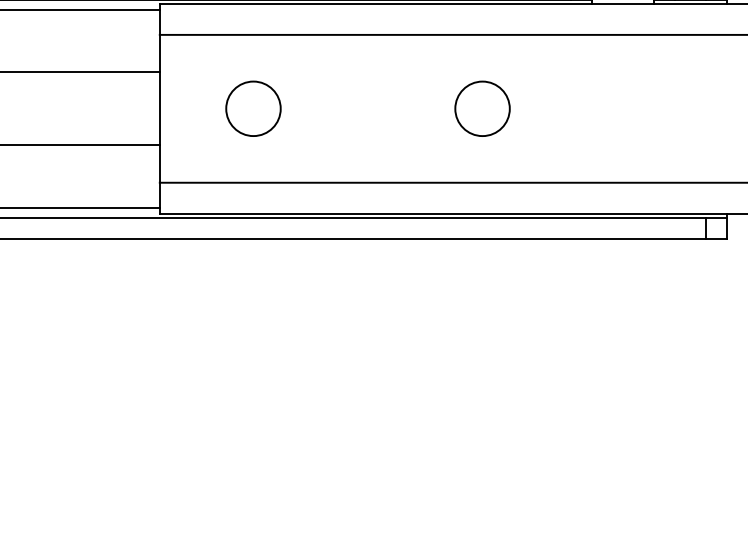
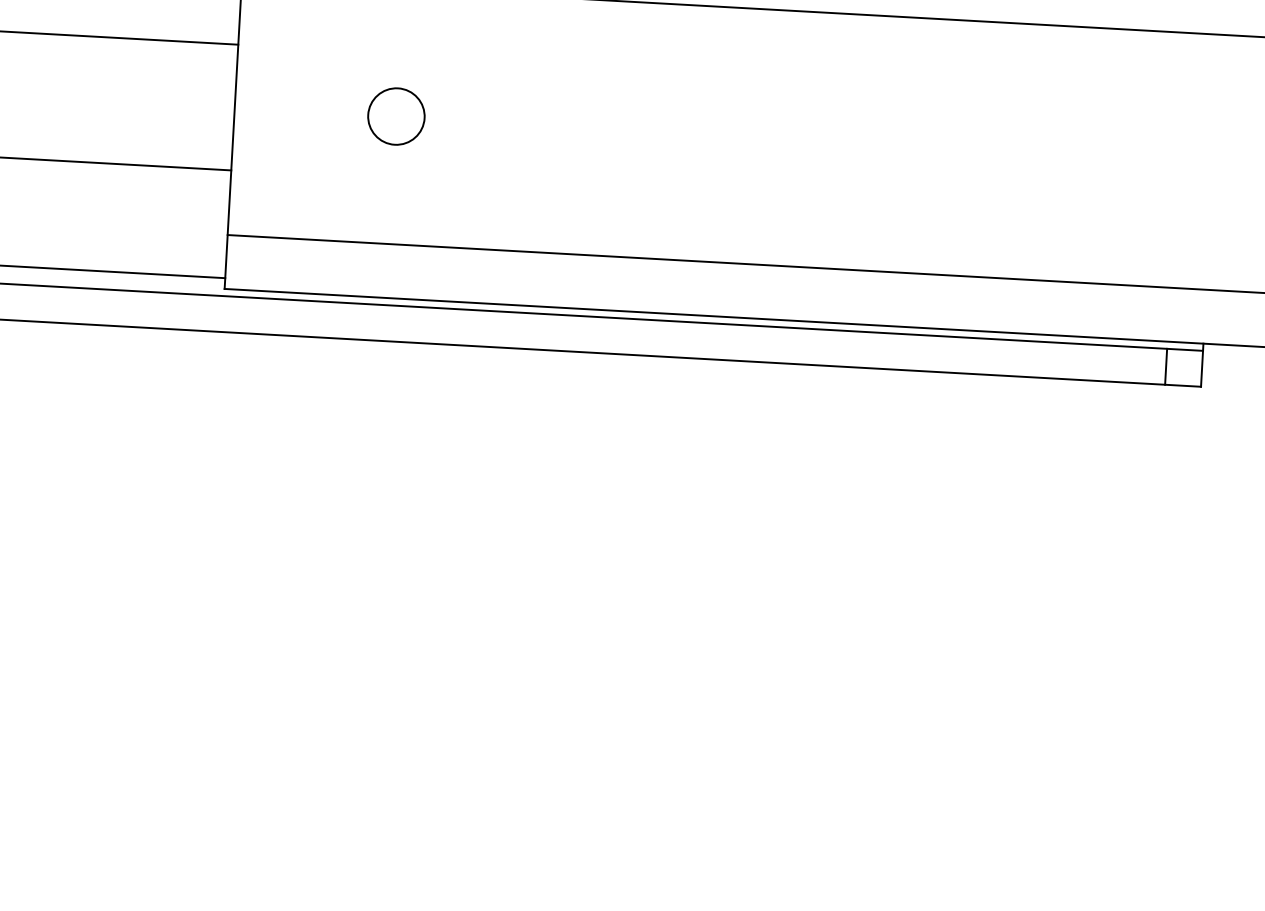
circle: (253, 108) -> (396, 116), size x0.6
circle: (482, 108) -> (791, 138), removed

